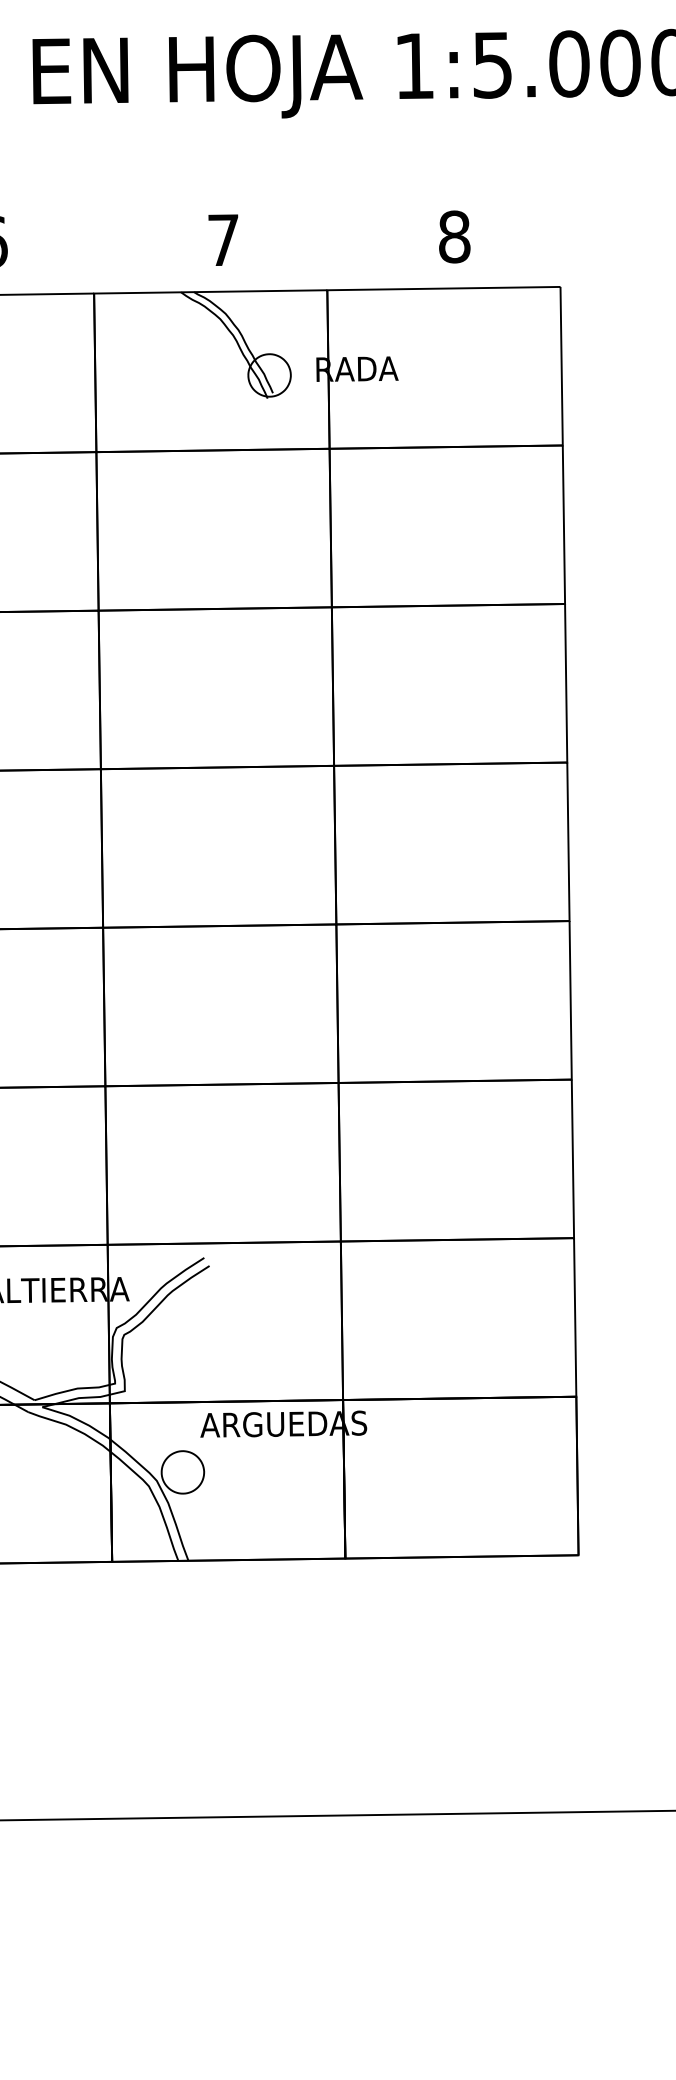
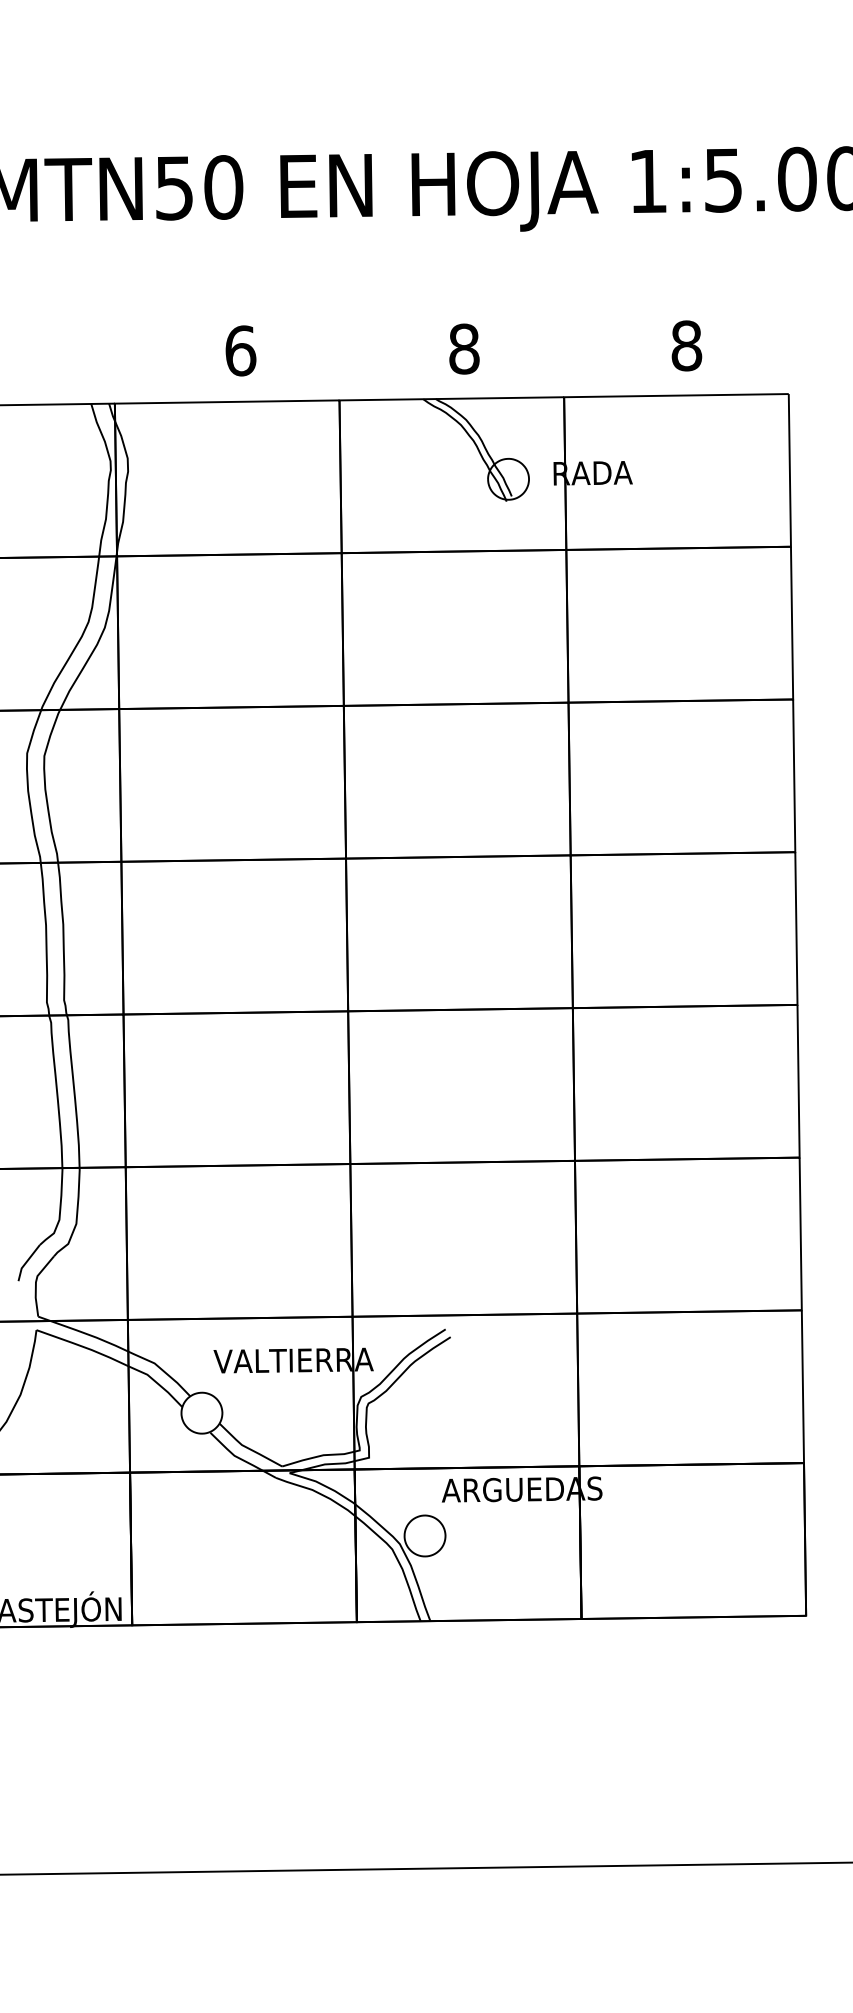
text: (223, 239) -> (464, 348), 7 -> 8

